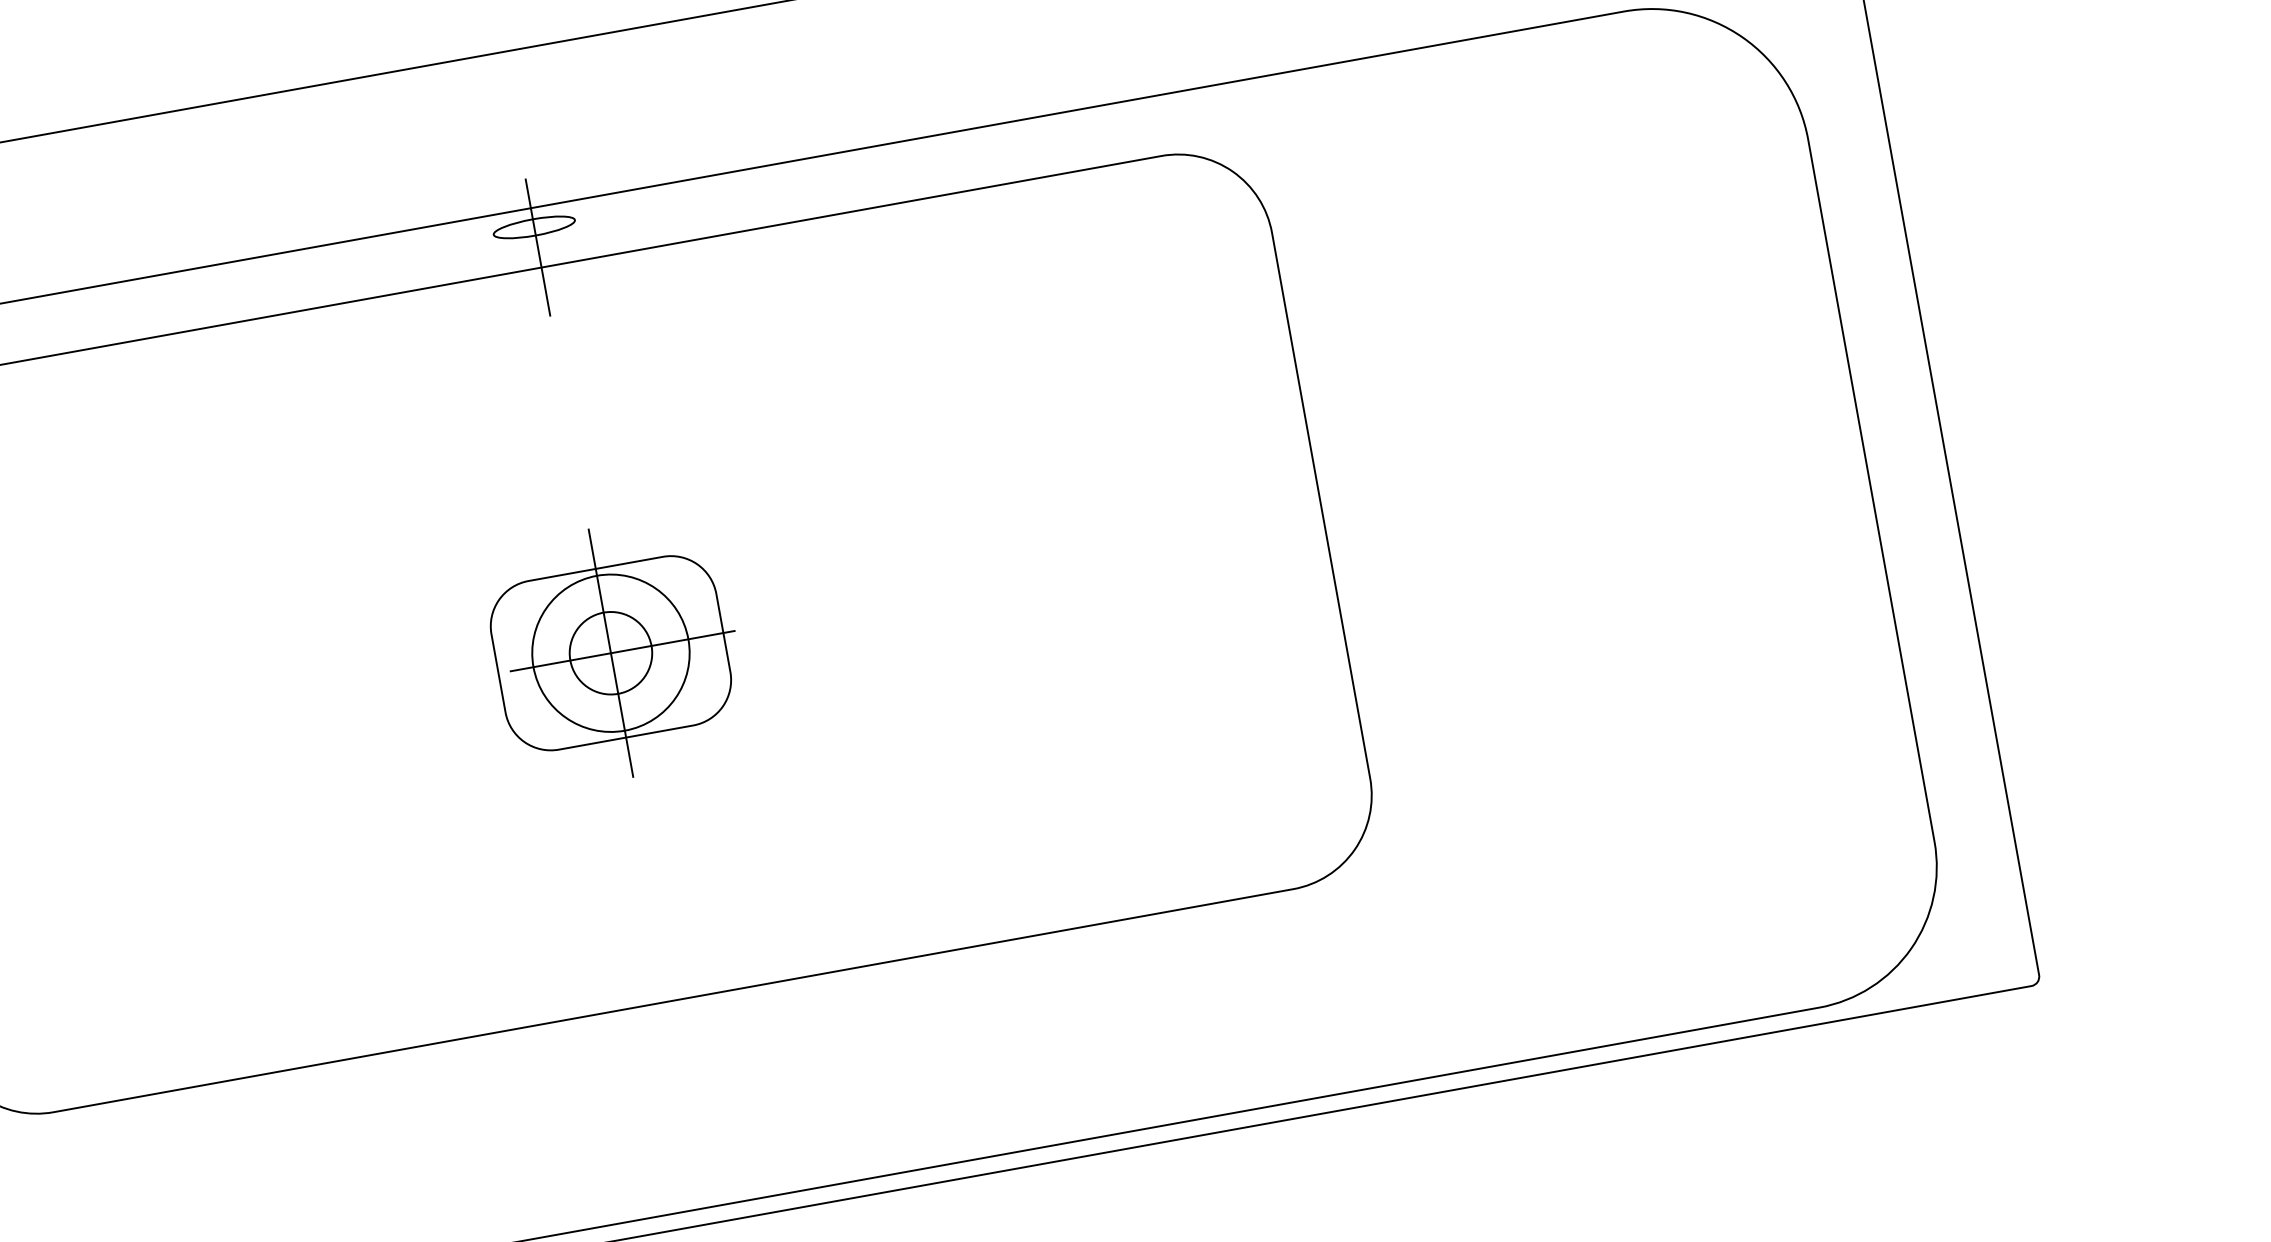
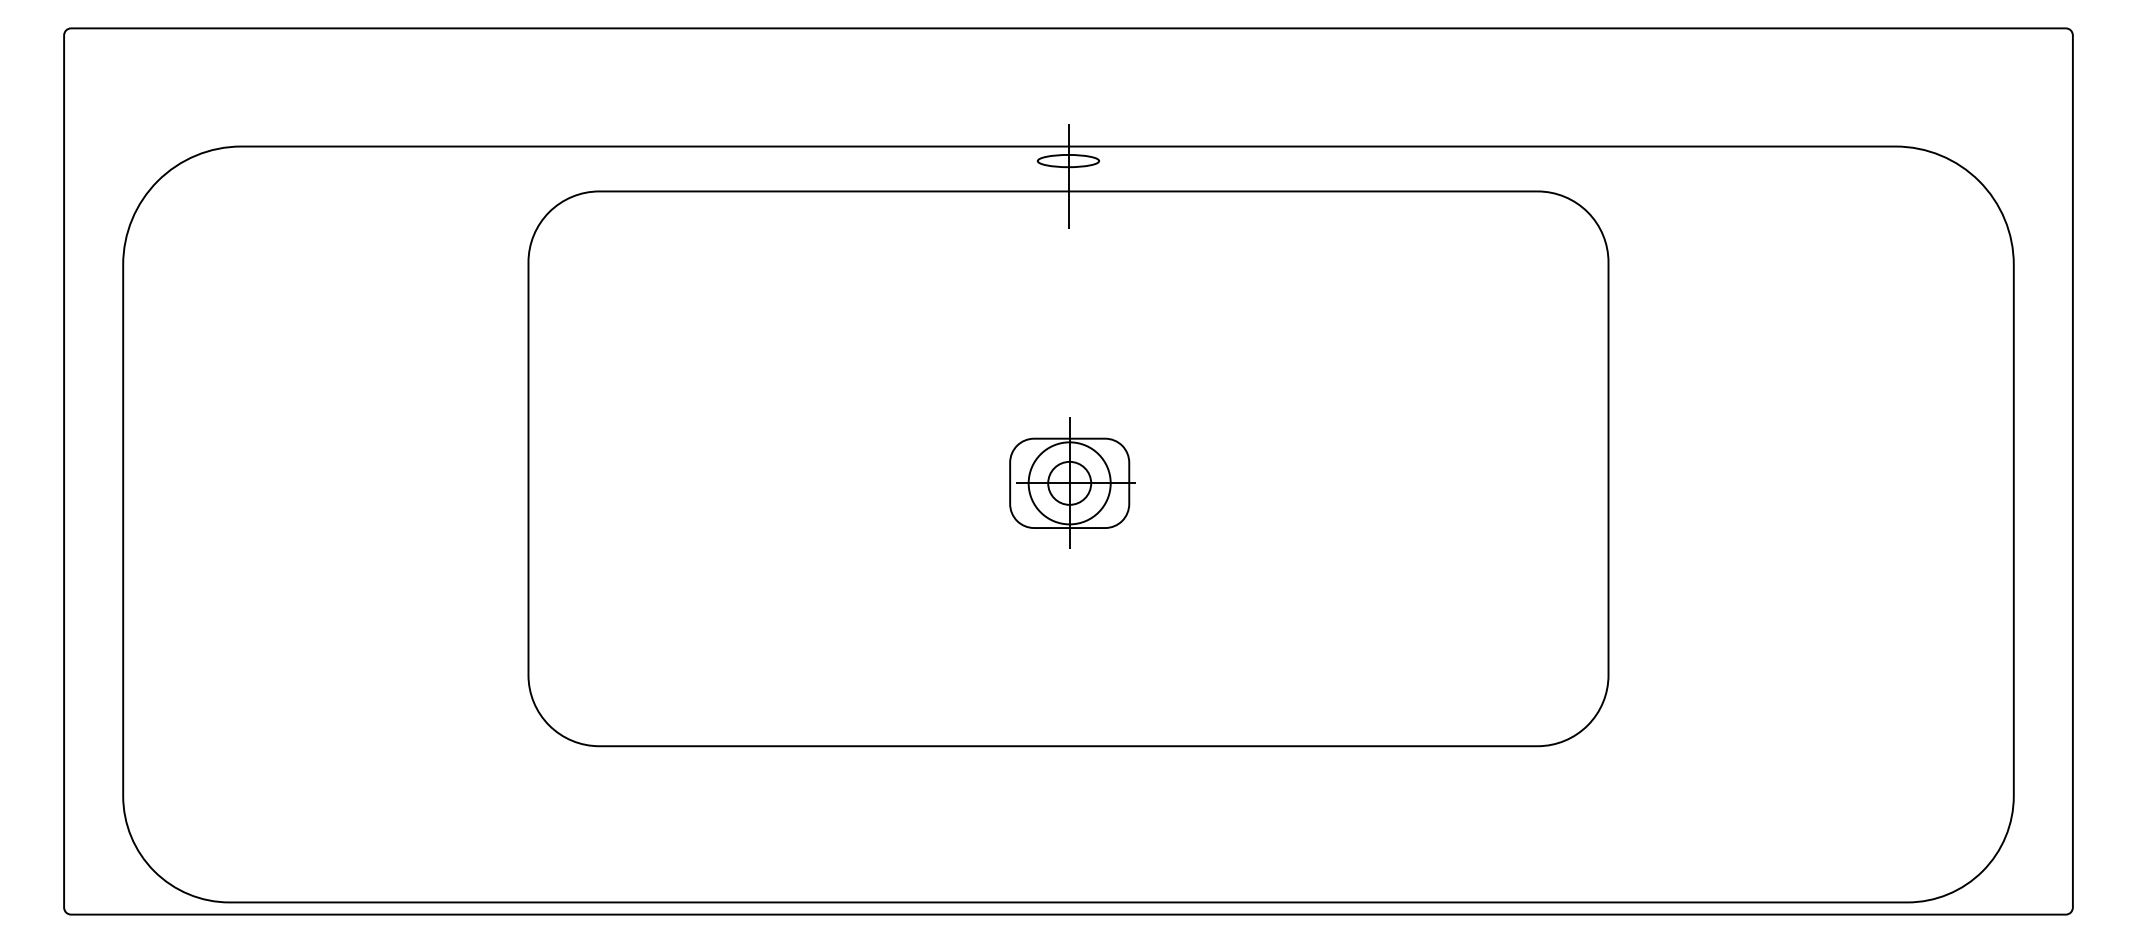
part: (616, 652) -> (1072, 483), size x0.7

